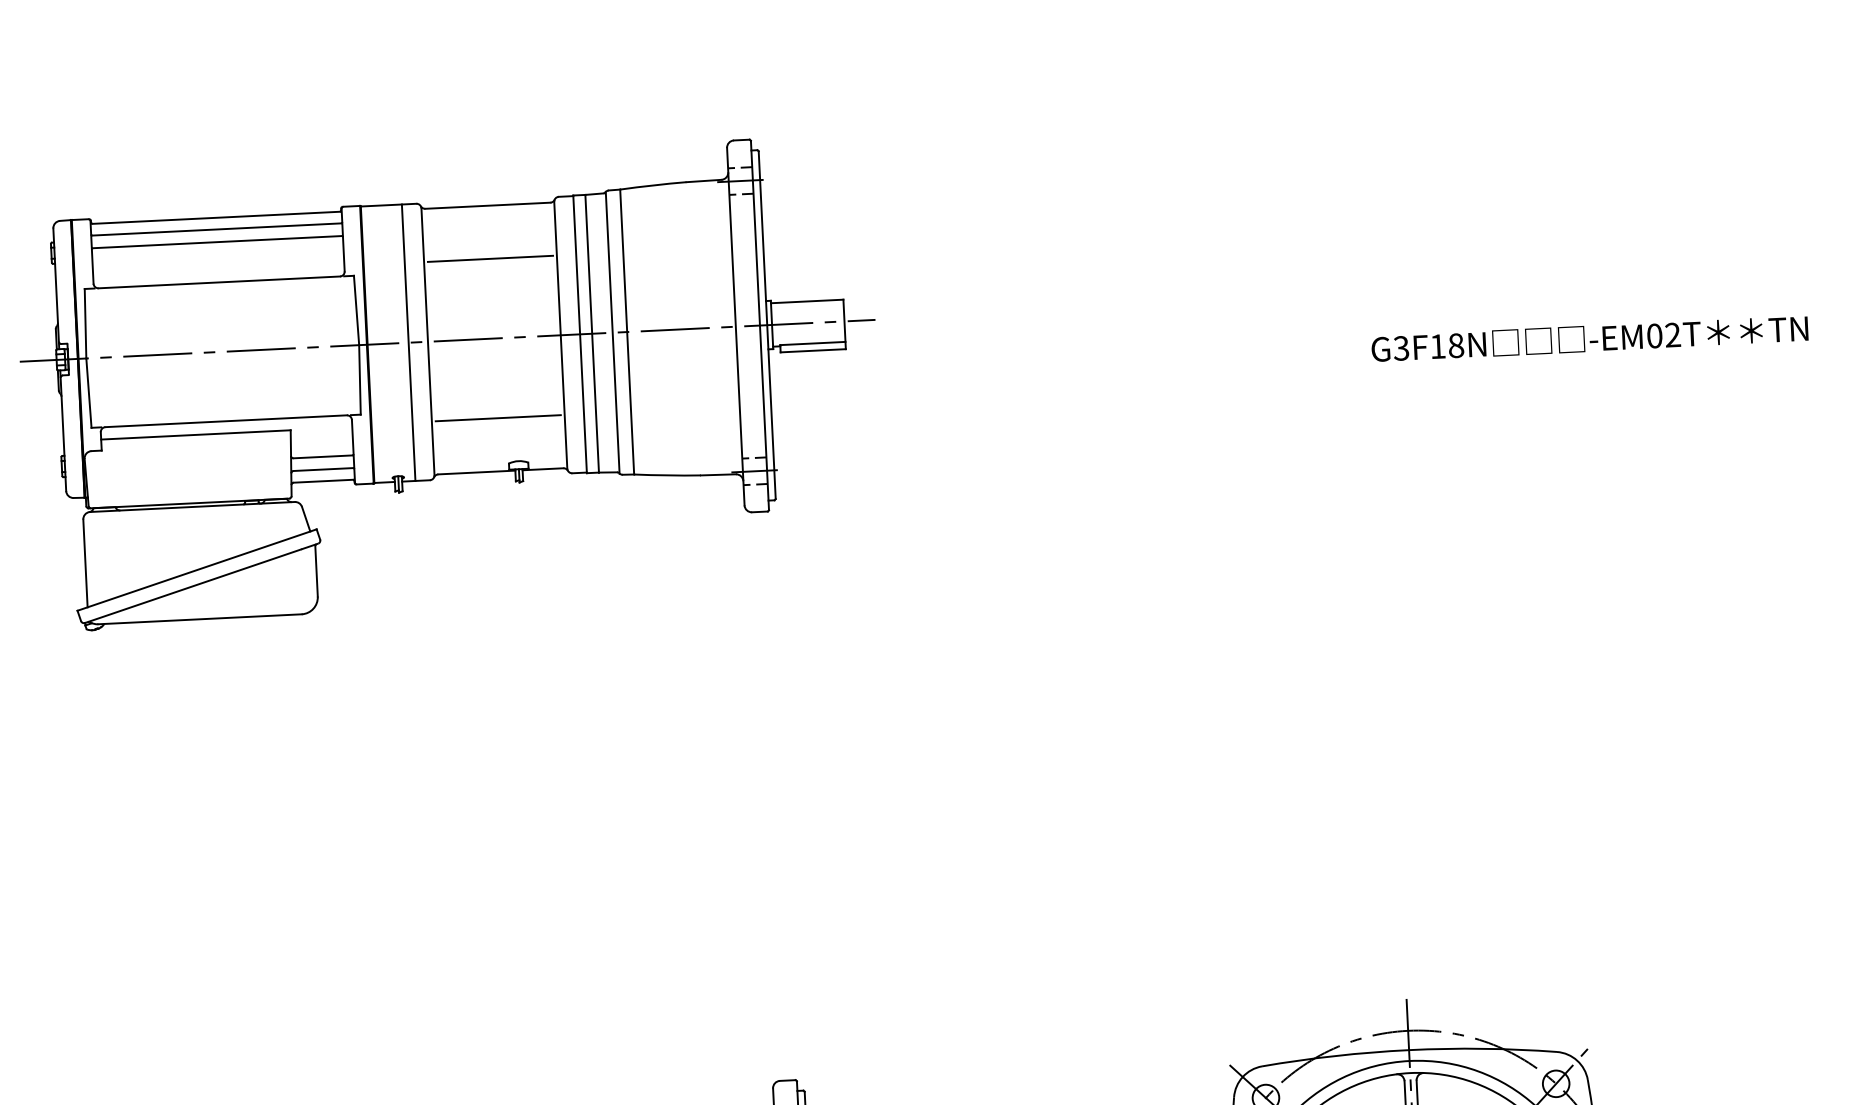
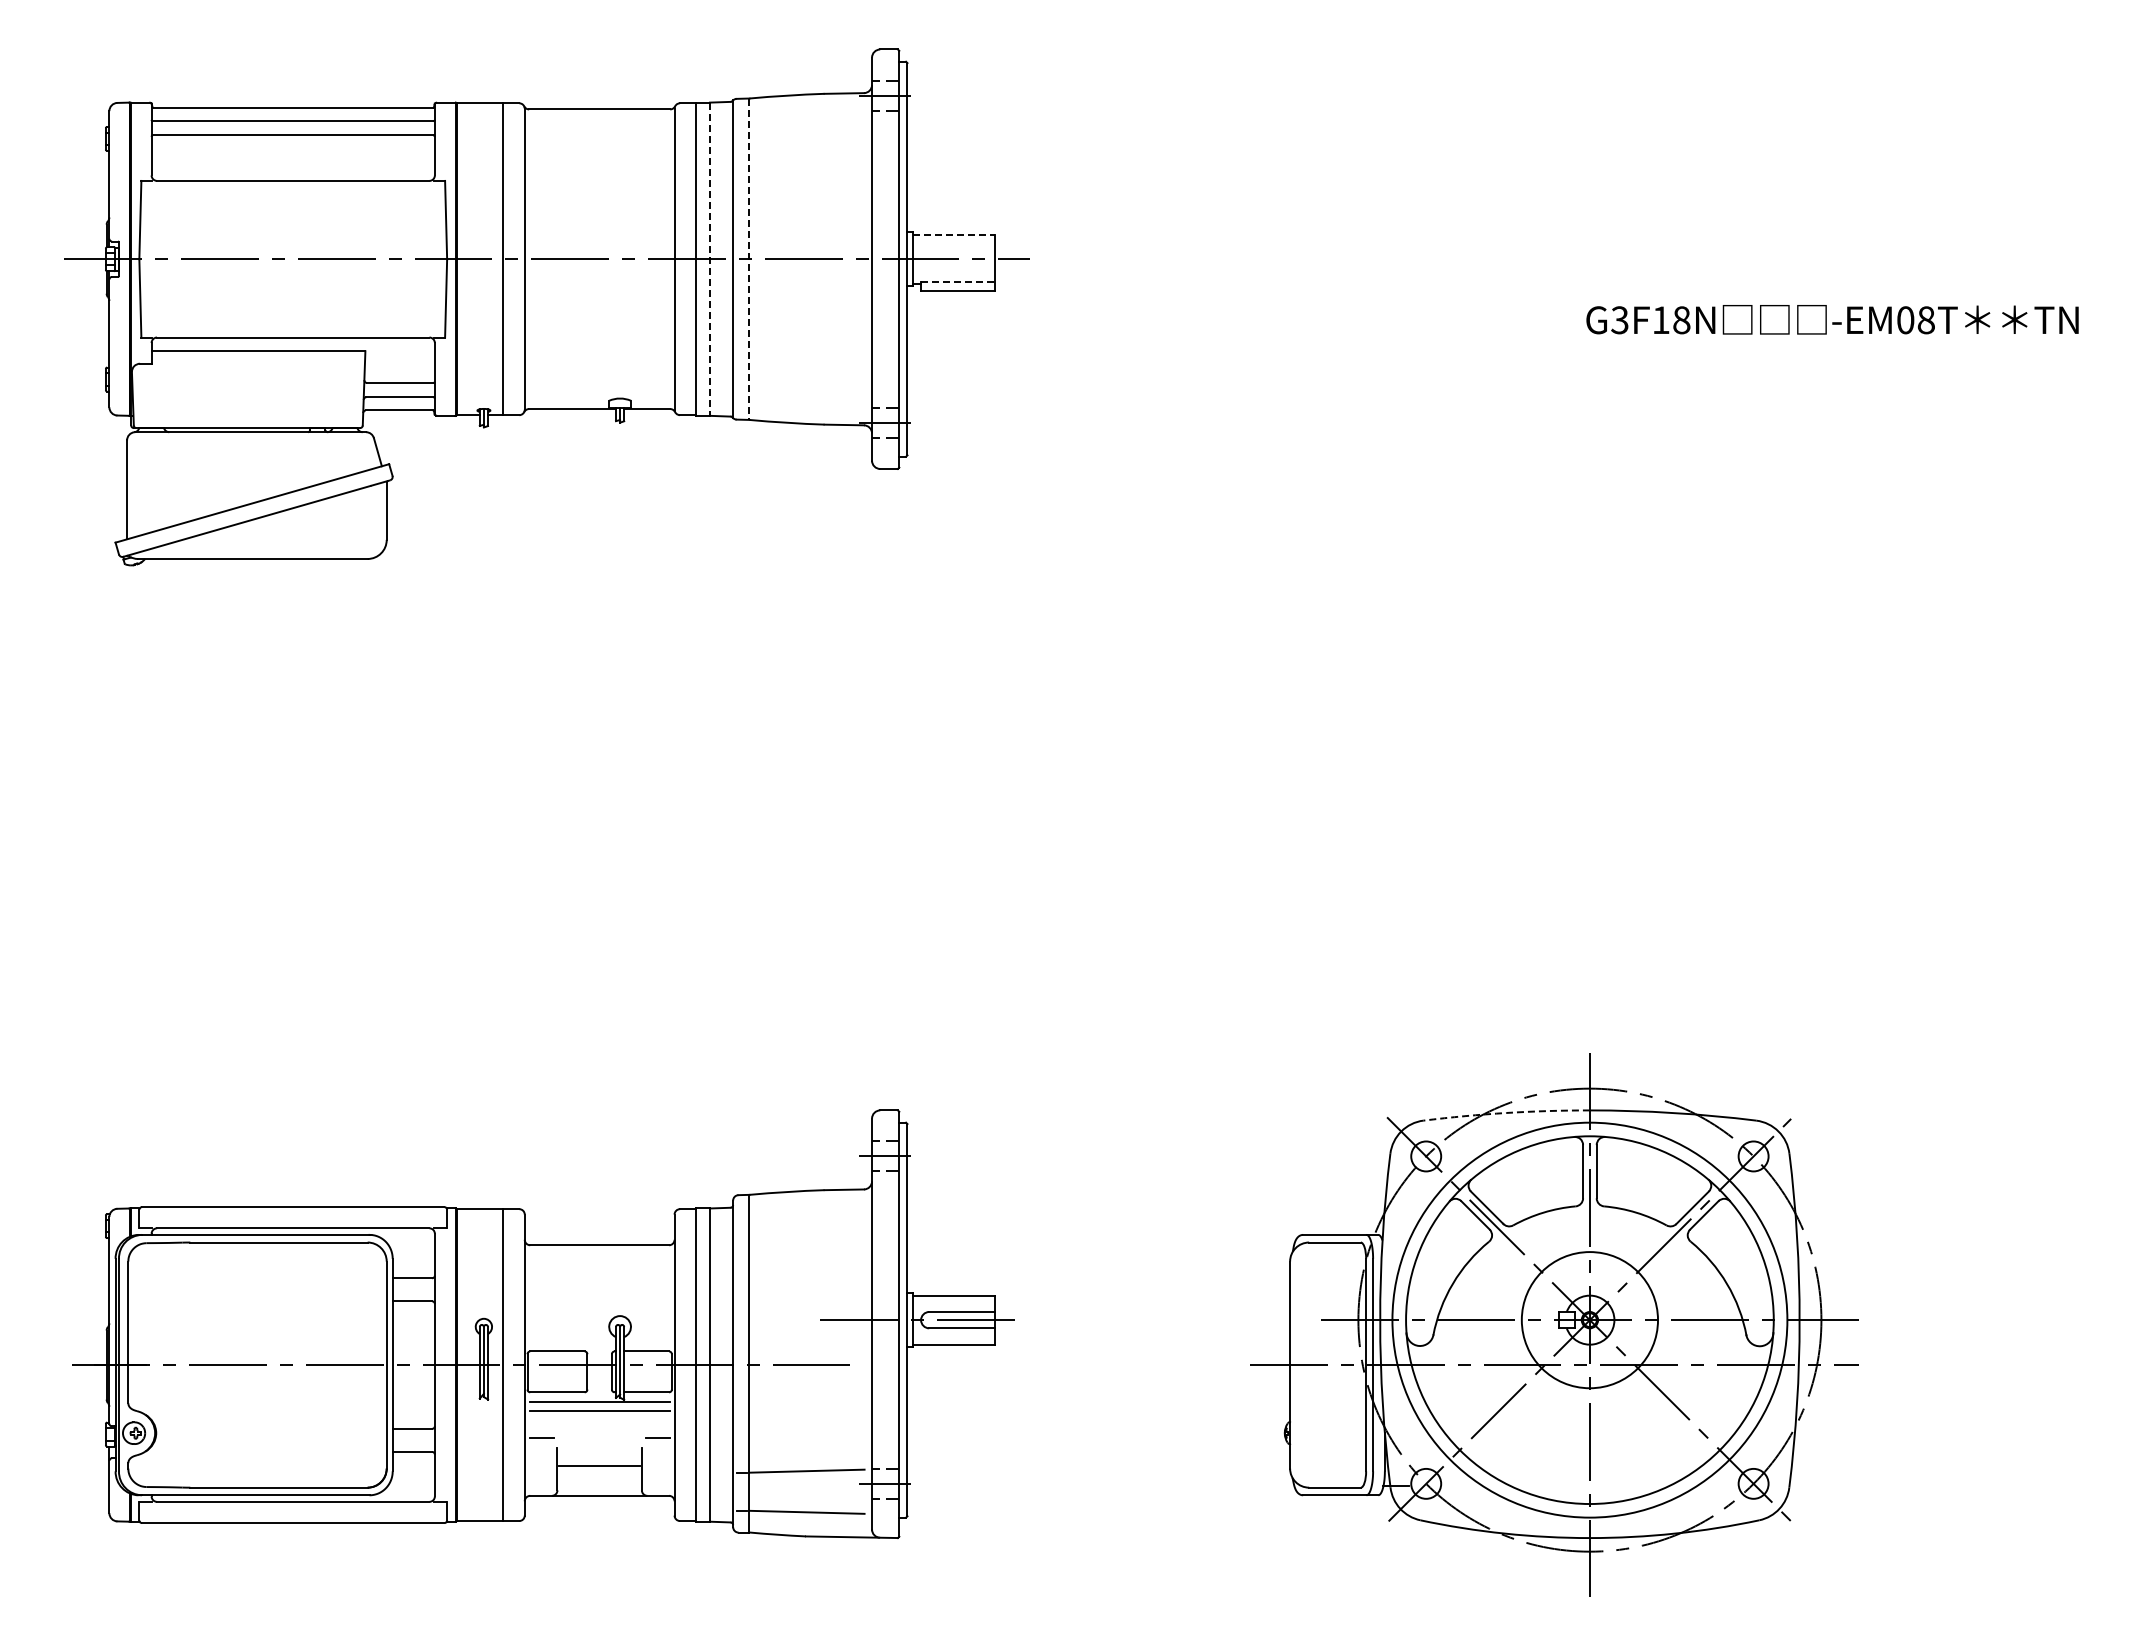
line: (490, 259) -> (599, 169), removed
line: (806, 301) -> (953, 234), solid -> dashed
line: (627, 332) -> (749, 259), solid -> dashed
line: (591, 334) -> (709, 259), solid -> dashed
text: (1672, 335) -> (1925, 320), -EM02T -> -EM08T
line: (812, 343) -> (957, 282), solid -> dashed
line: (498, 418) -> (599, 349), removed
arc: (1335, 1055) -> (1506, 1112), solid -> dashed

